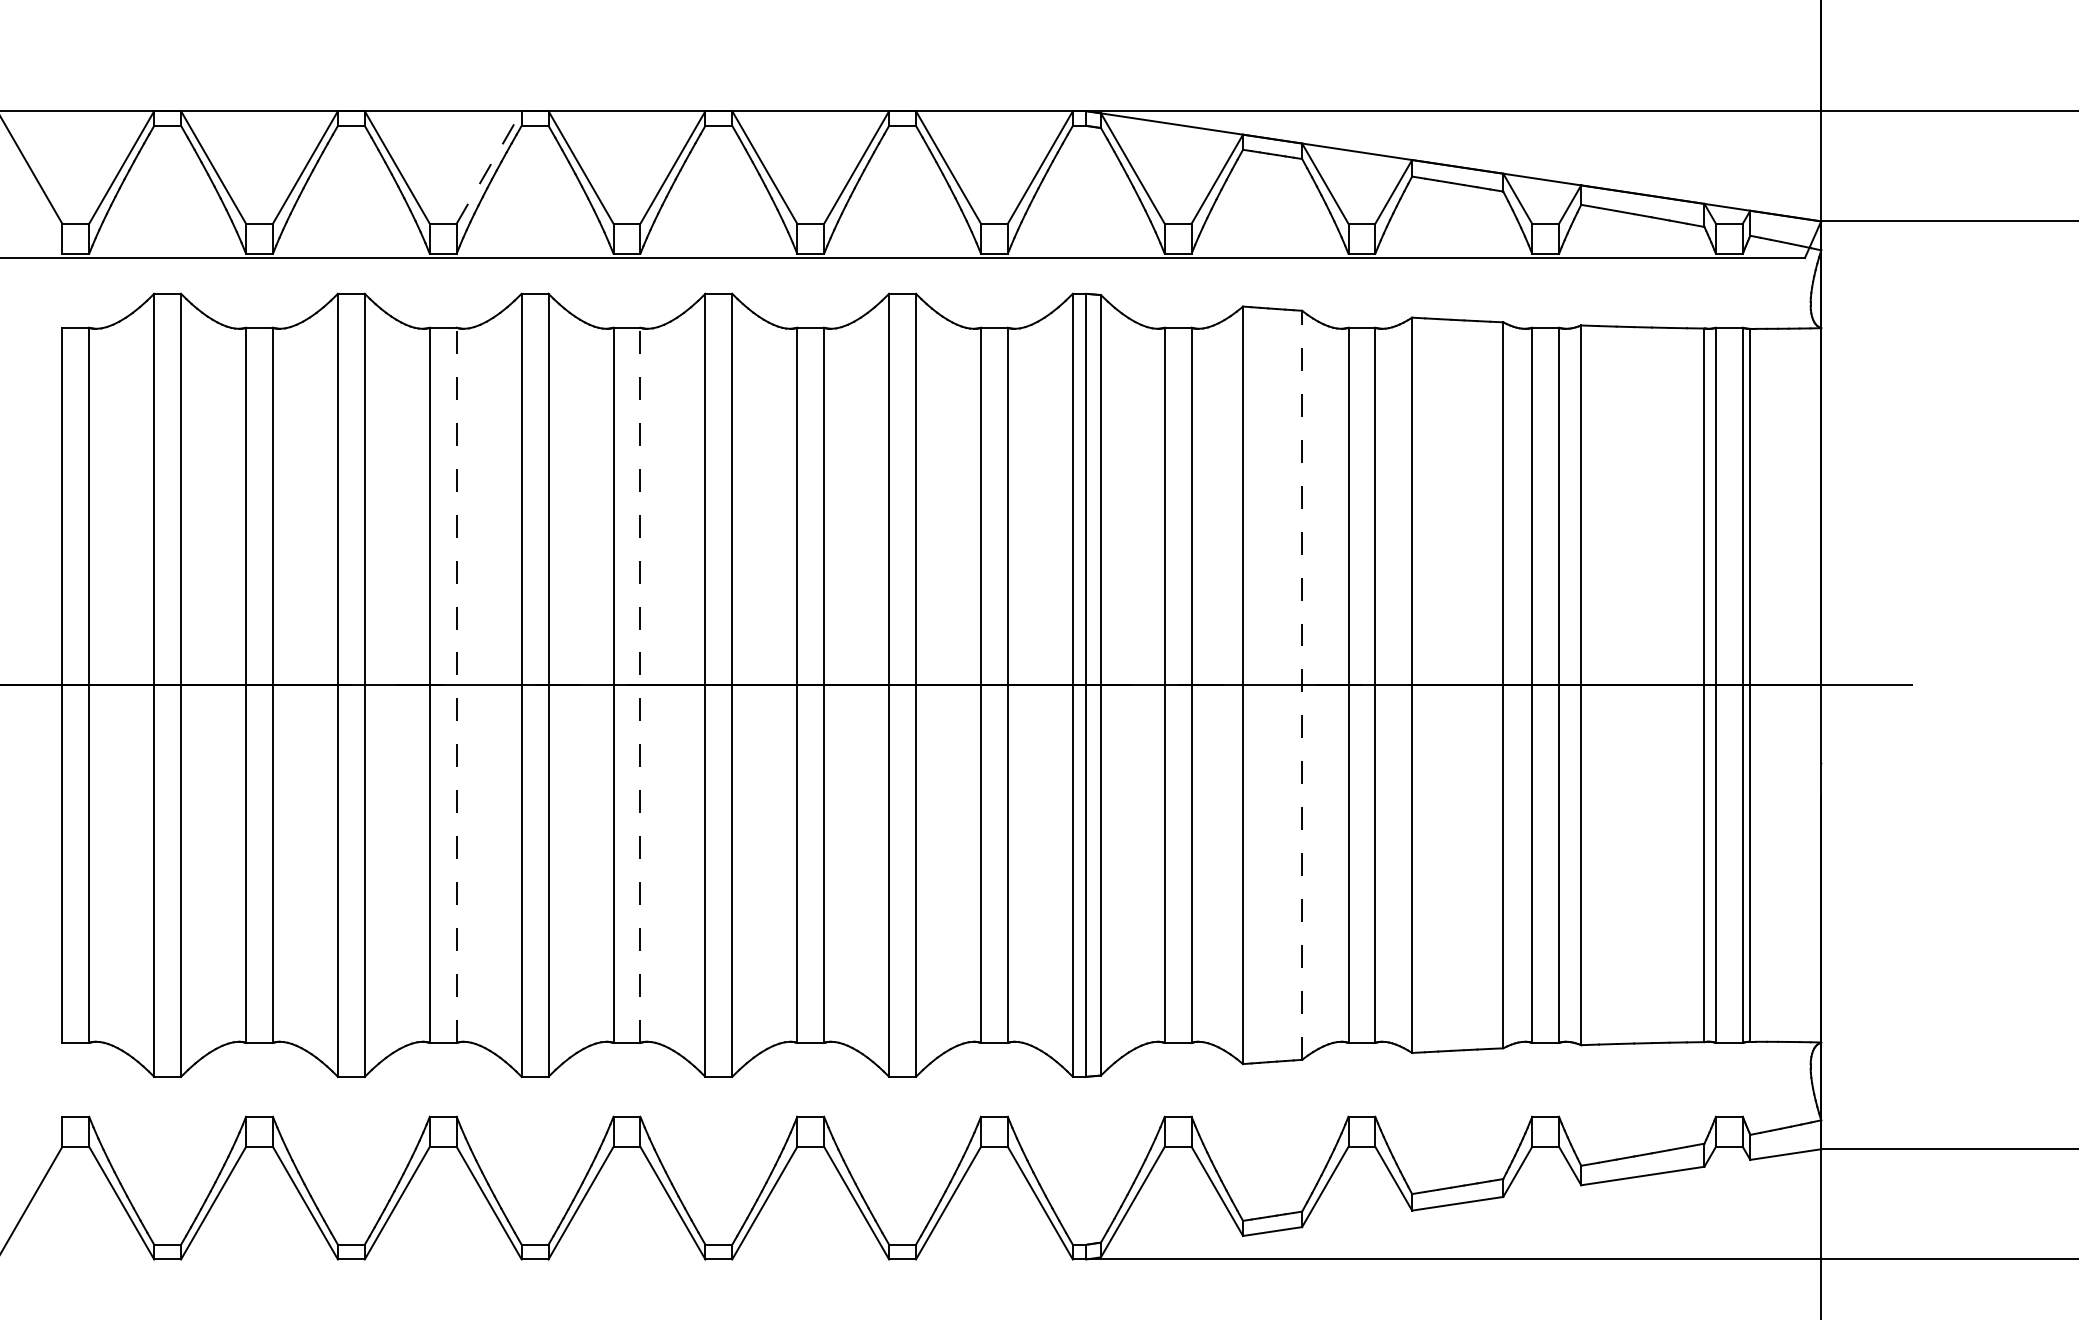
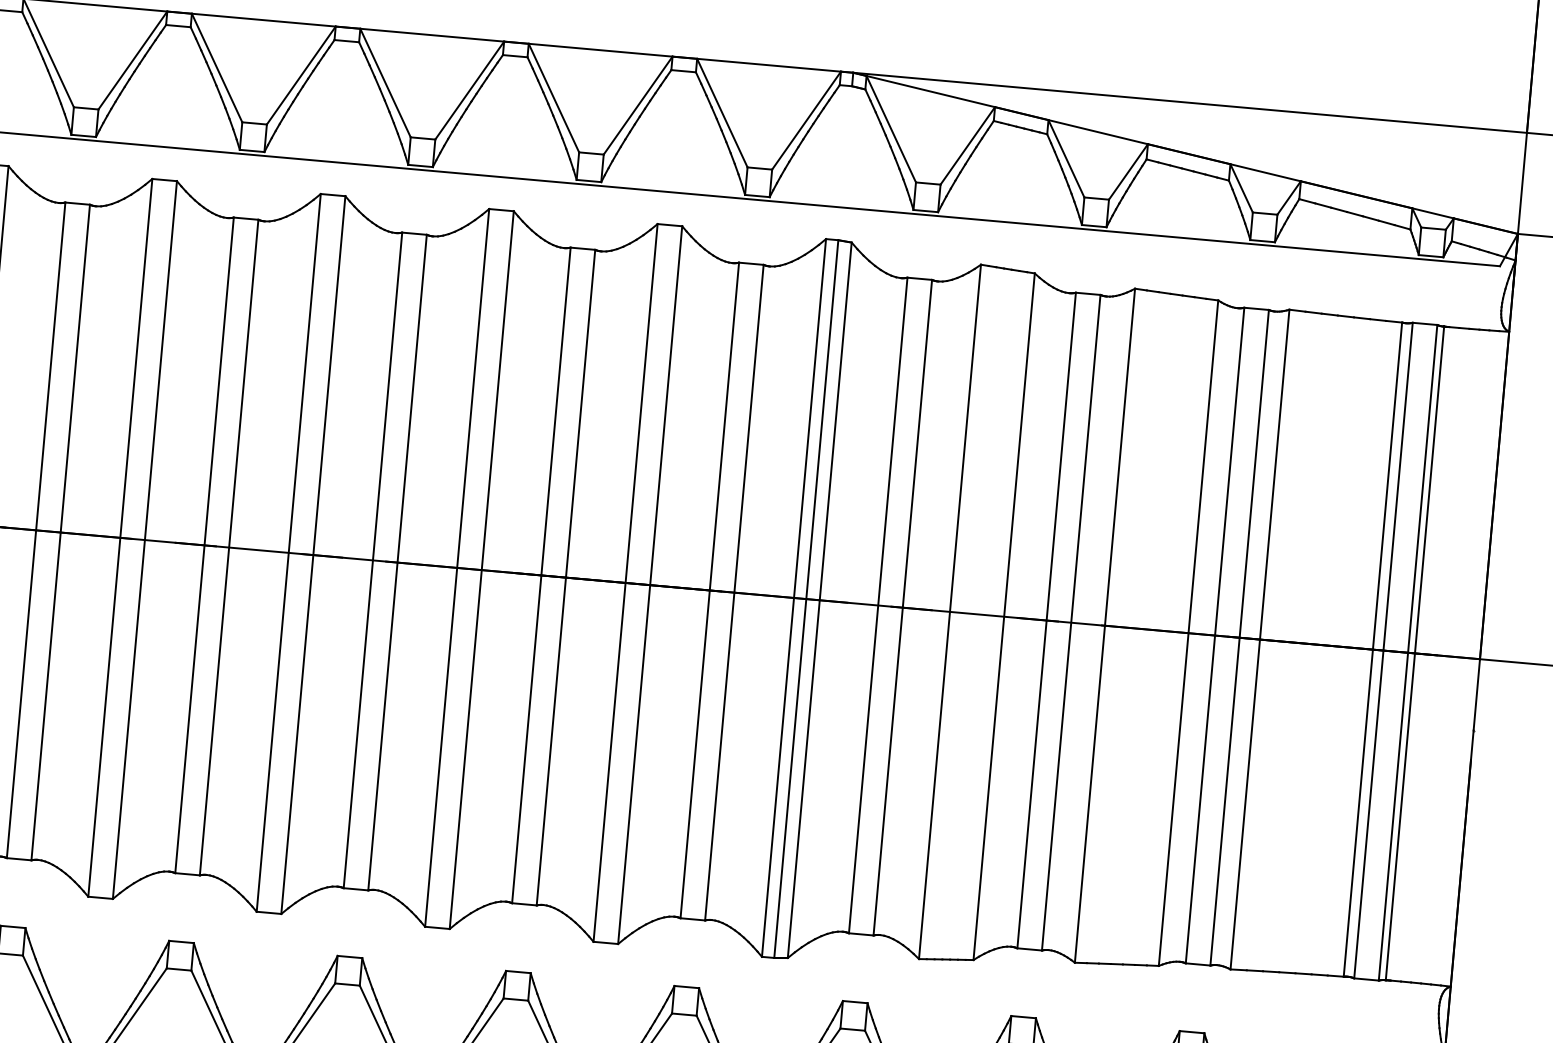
line: (489, 167) -> (301, 75), dashed -> solid
line: (456, 685) -> (228, 547), dashed -> solid
line: (640, 685) -> (397, 562), dashed -> solid
line: (1302, 685) -> (1004, 616), dashed -> solid

